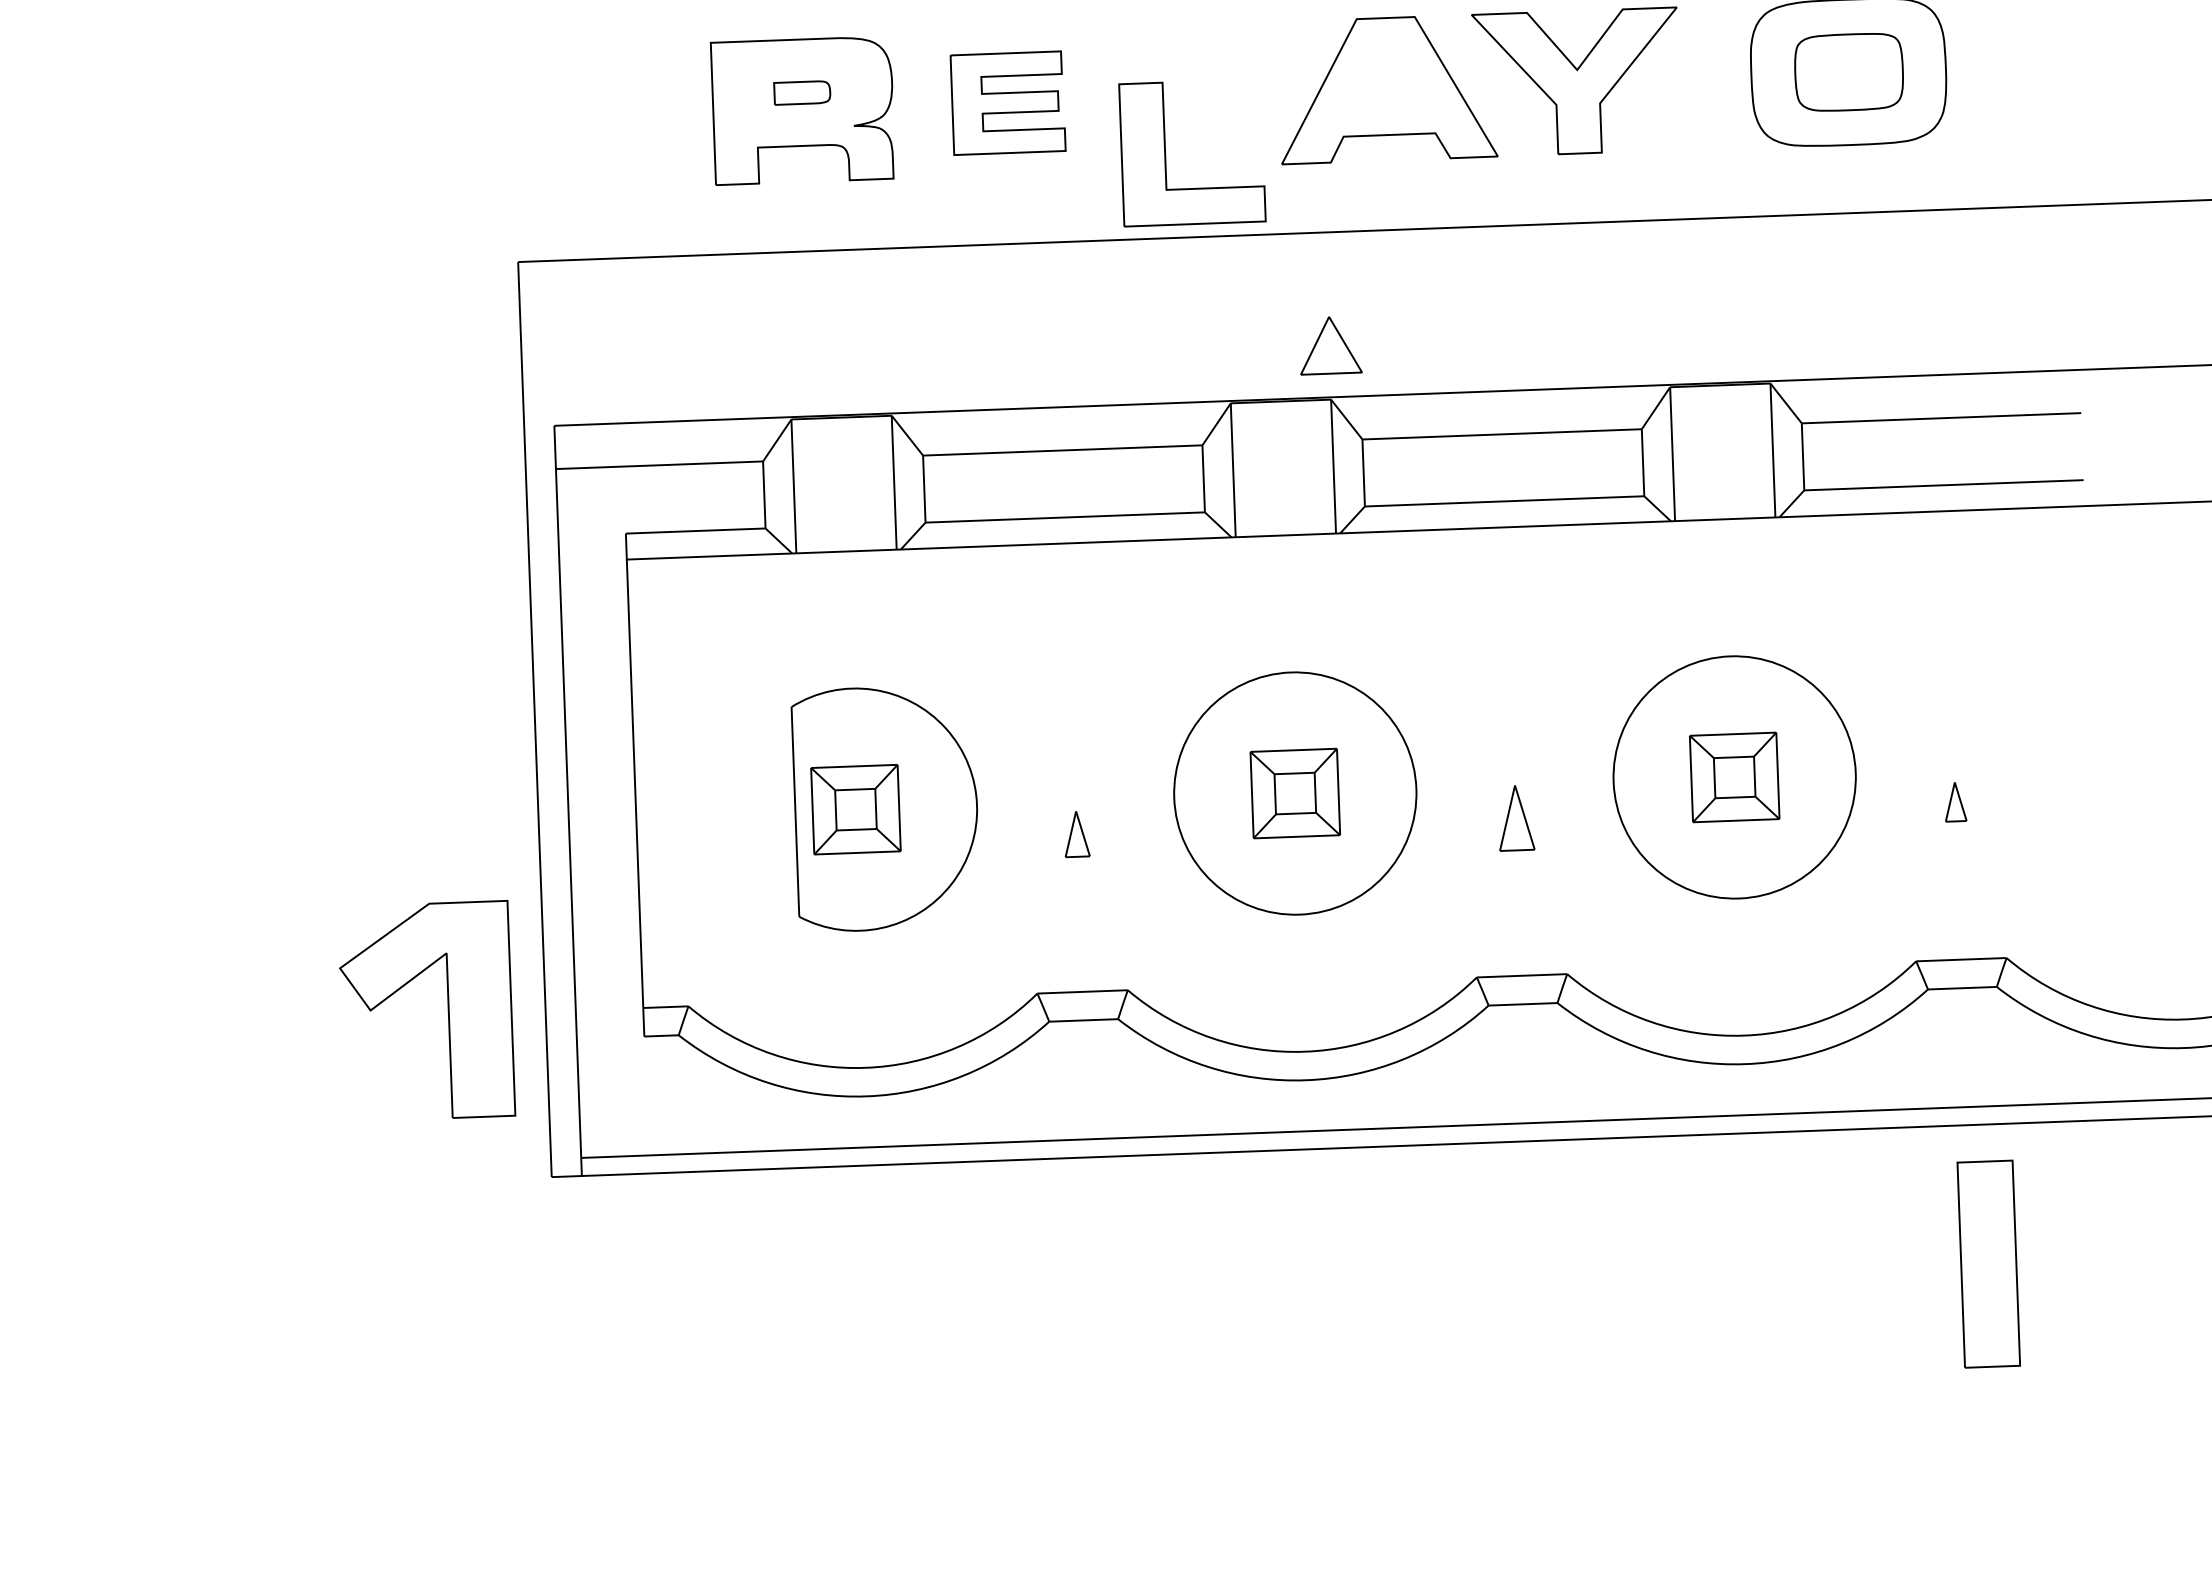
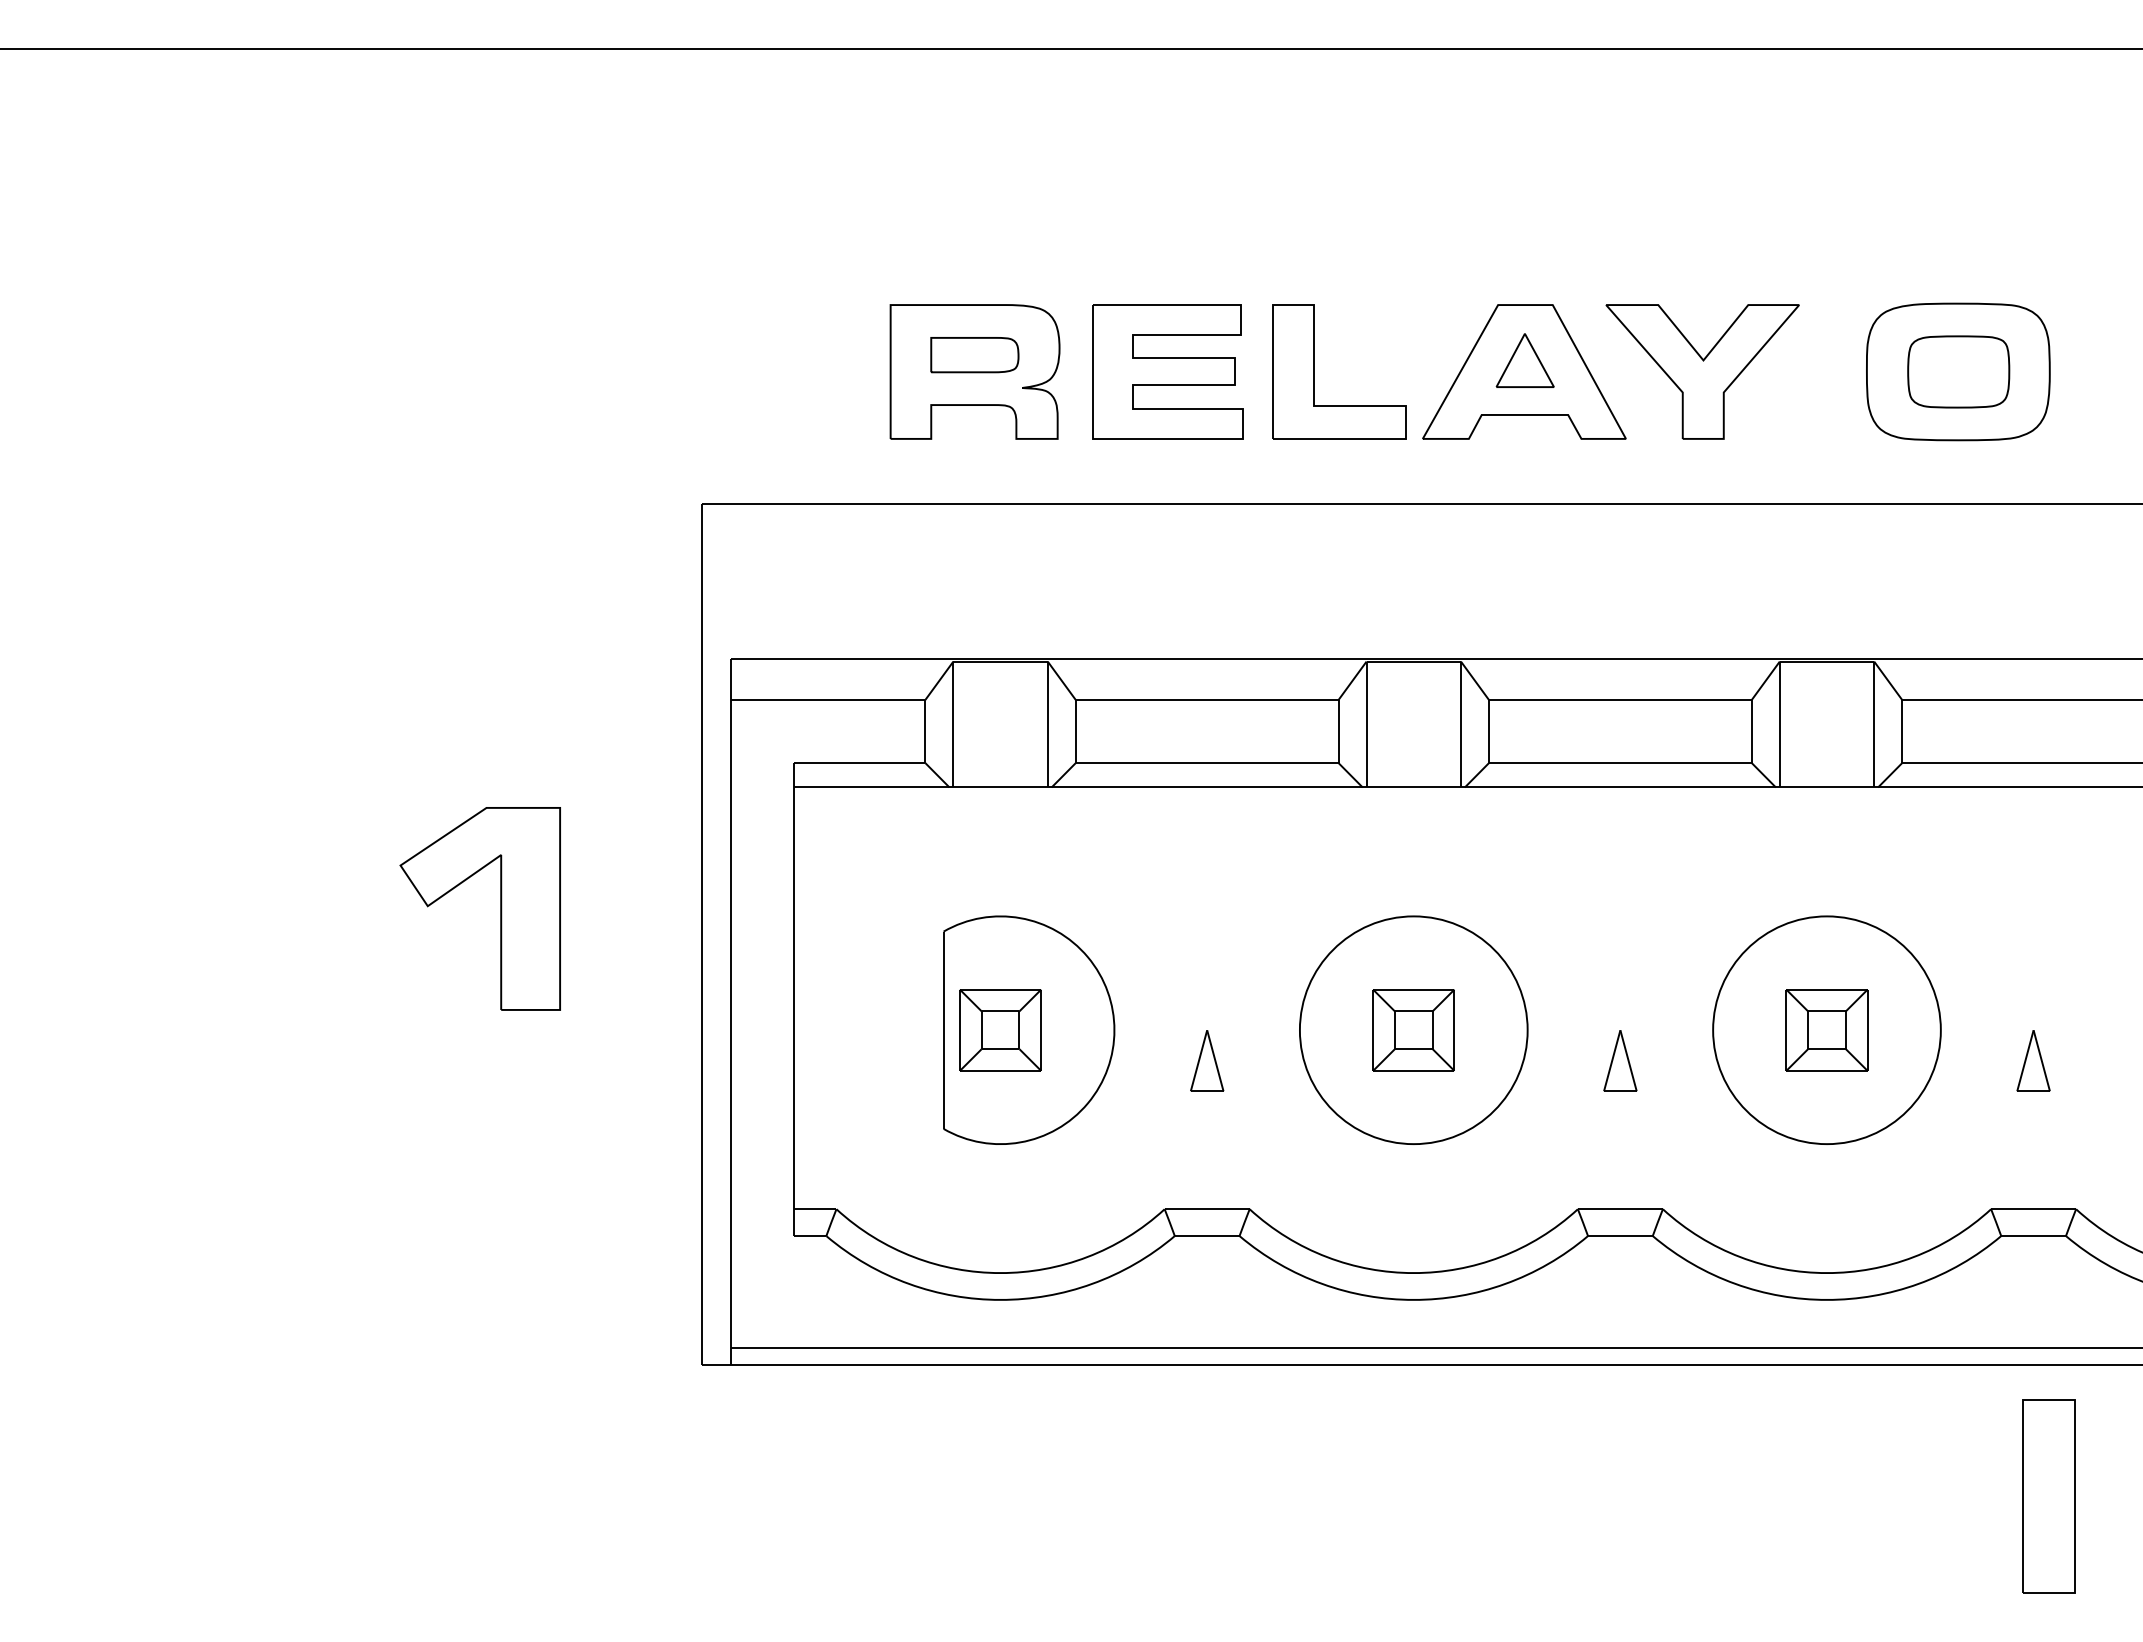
part: (801, 93) -> (974, 355), size x1.67
part: (1007, 102) -> (1167, 371), size x1.43
part: (1166, 153) -> (1314, 371), moved
part: (1329, 345) -> (1524, 360), moved
part: (1955, 801) -> (2033, 1060), size x1.67
part: (1077, 833) -> (1207, 1060), size x1.43
part: (448, 1010) -> (500, 908), moved

